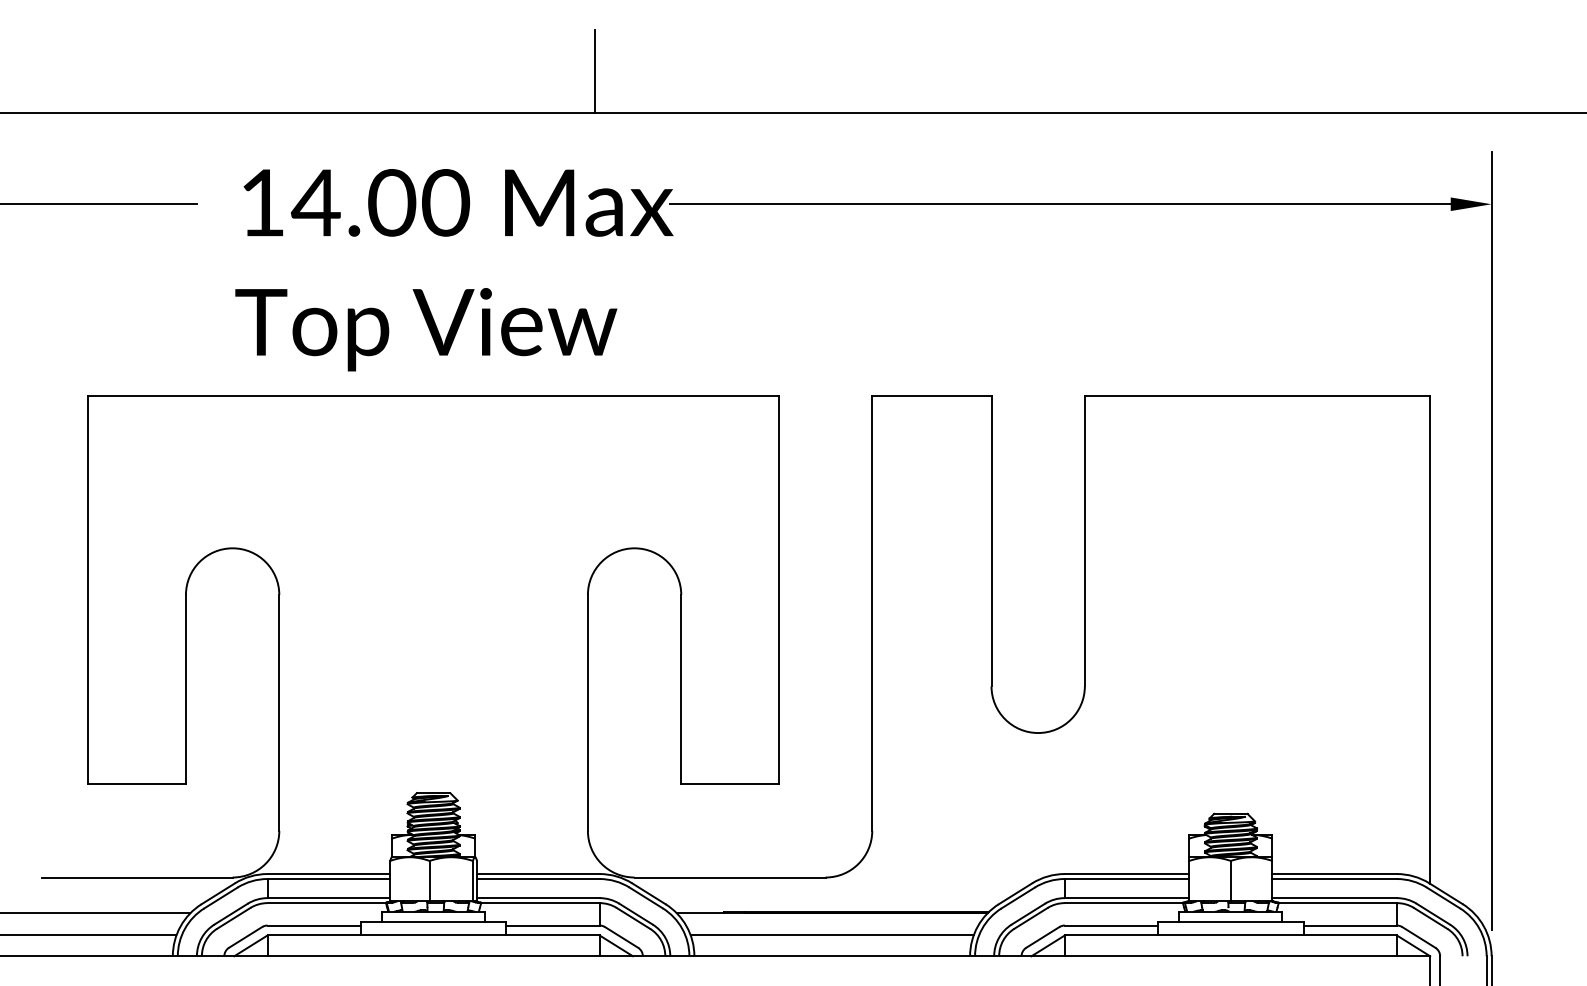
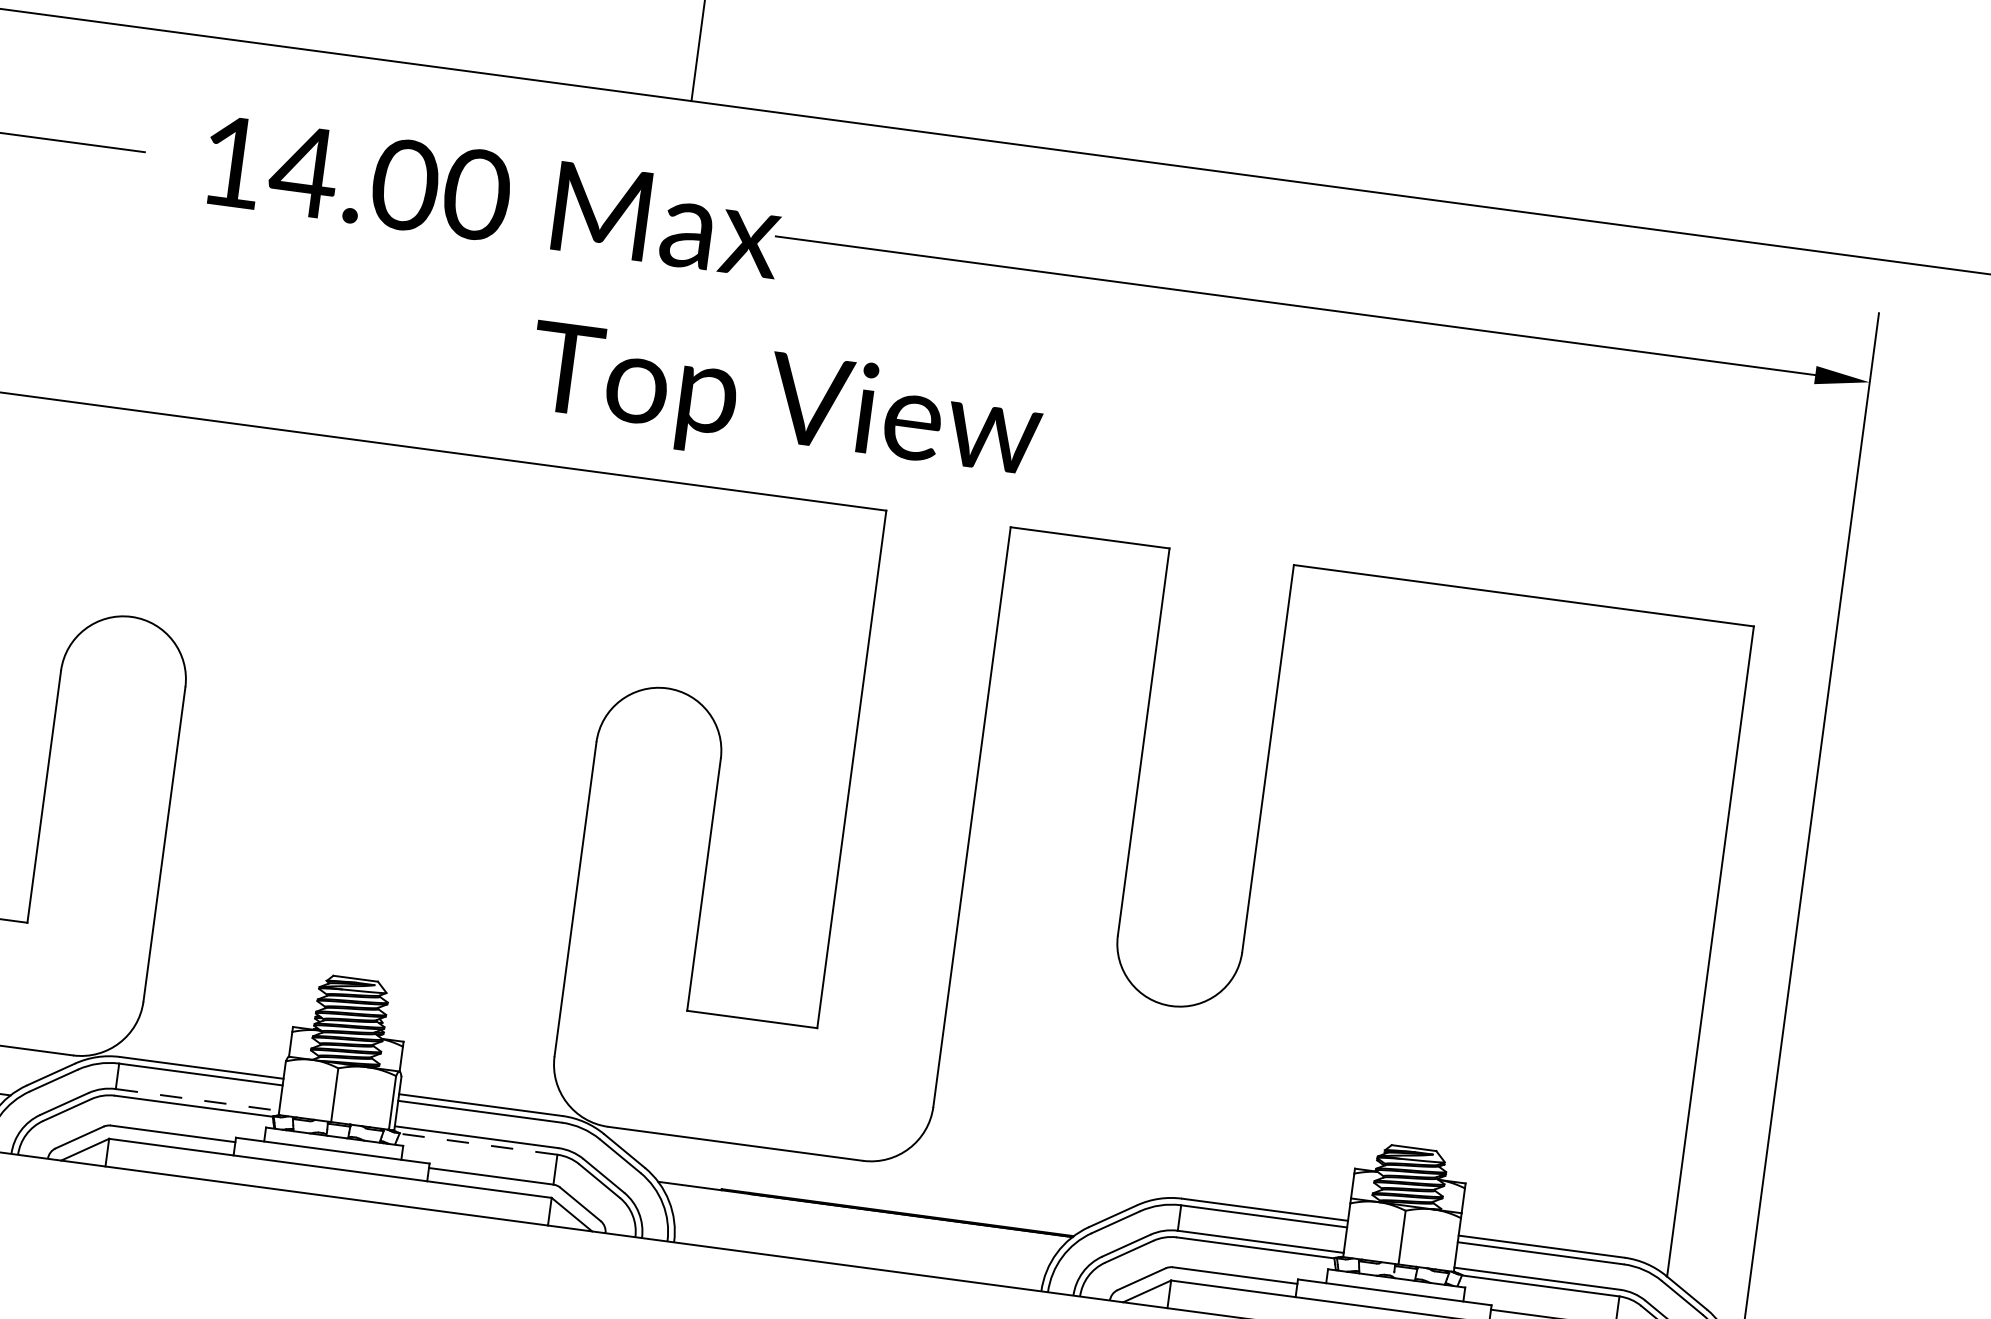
text: (426, 329) -> (785, 407), moved
line: (329, 898) -> (198, 1100), solid -> dashed
line: (539, 903) -> (477, 1144), solid -> dashed
line: (831, 935) -> (860, 1239), removed

